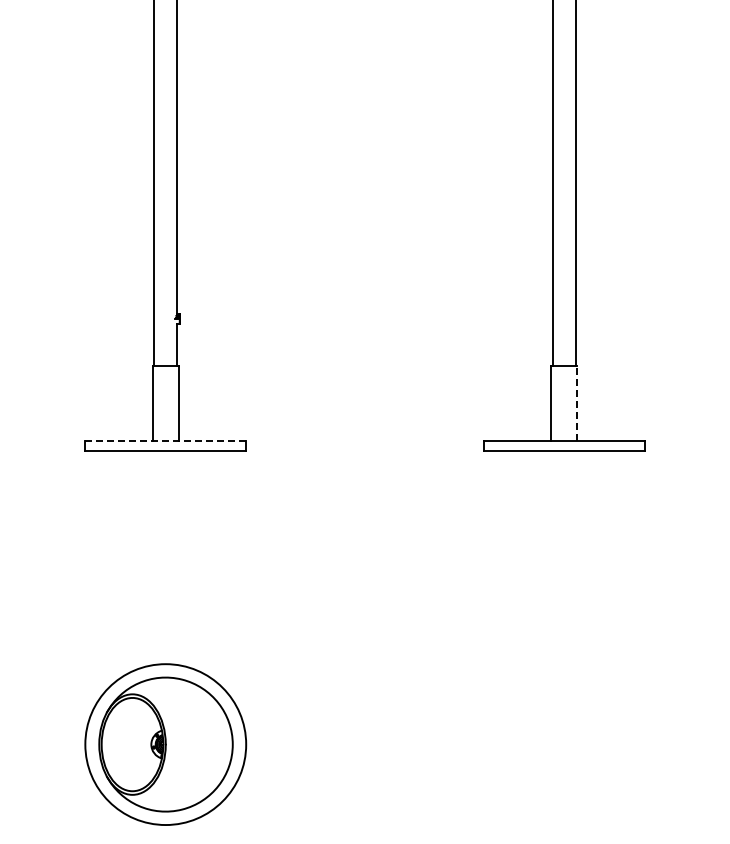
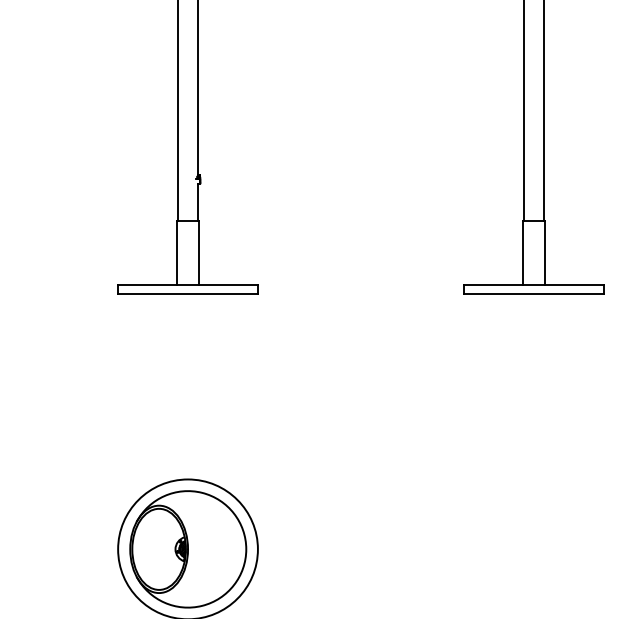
line: (576, 402) -> (545, 252), dashed -> solid
line: (165, 440) -> (187, 285), dashed -> solid

